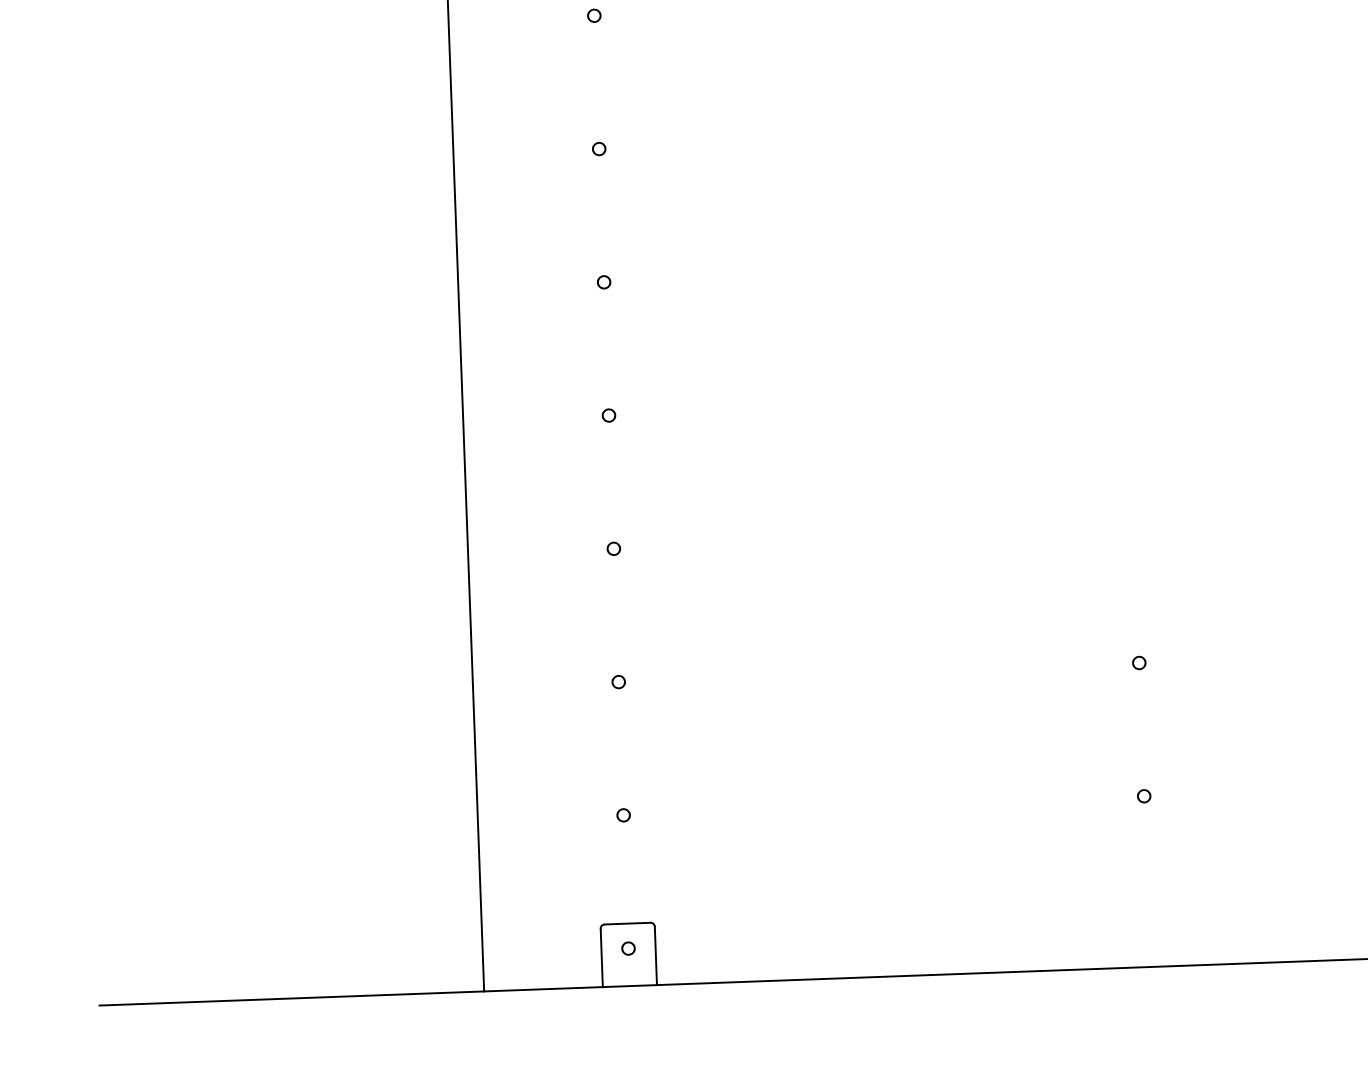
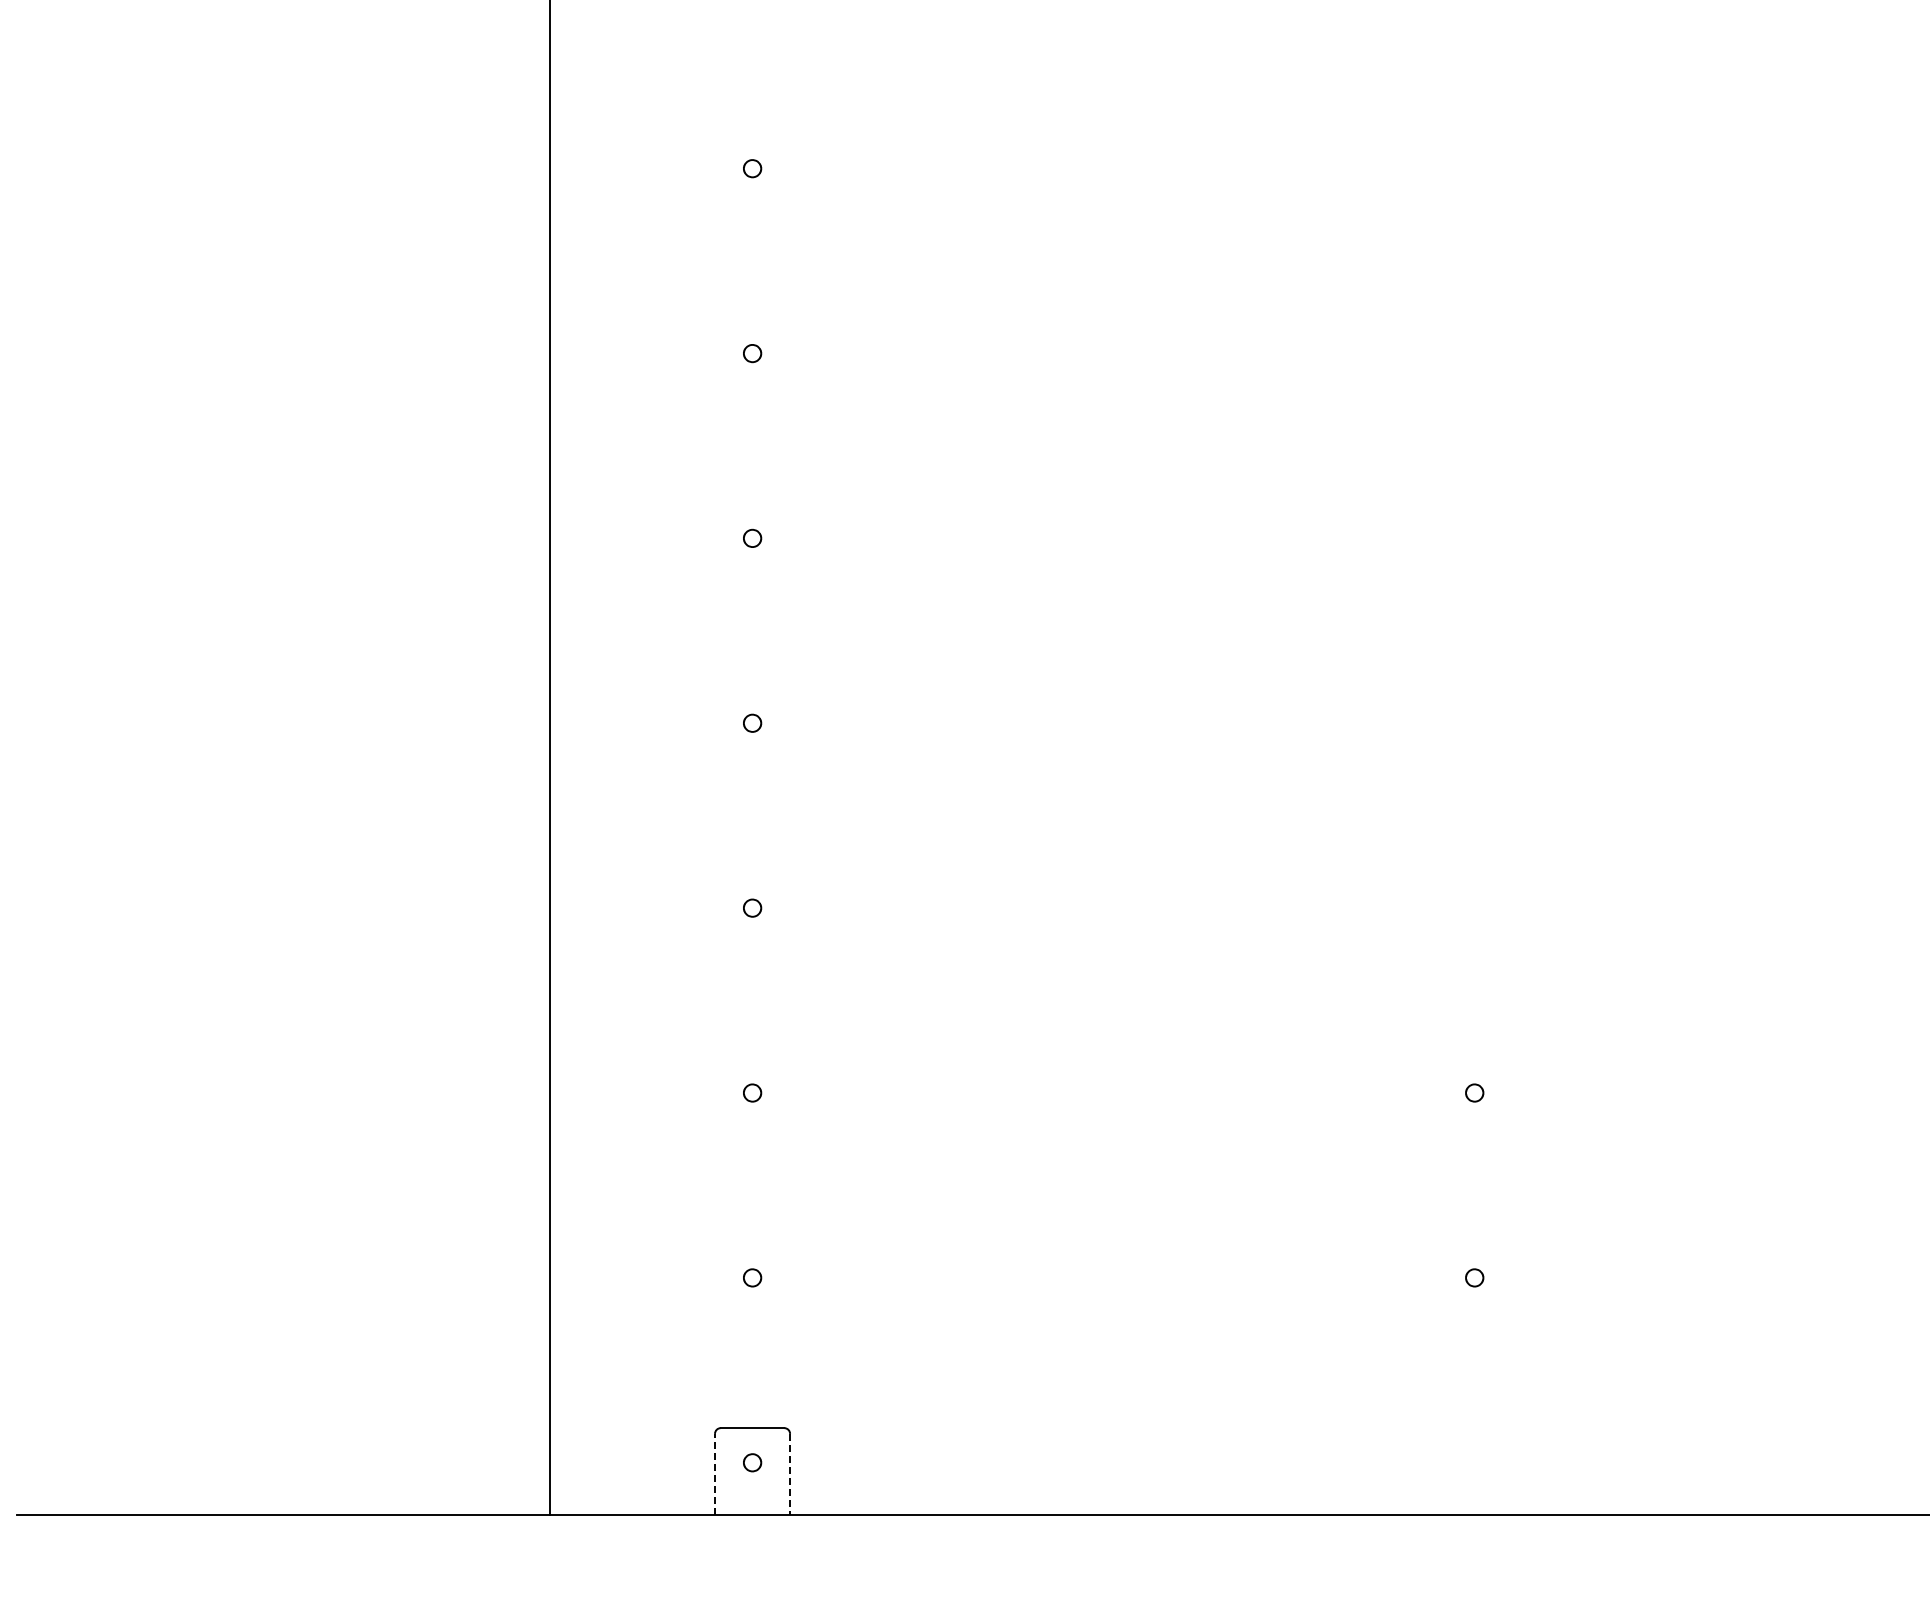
line: (656, 956) -> (790, 1474), solid -> dashed
line: (602, 957) -> (715, 1473), solid -> dashed

